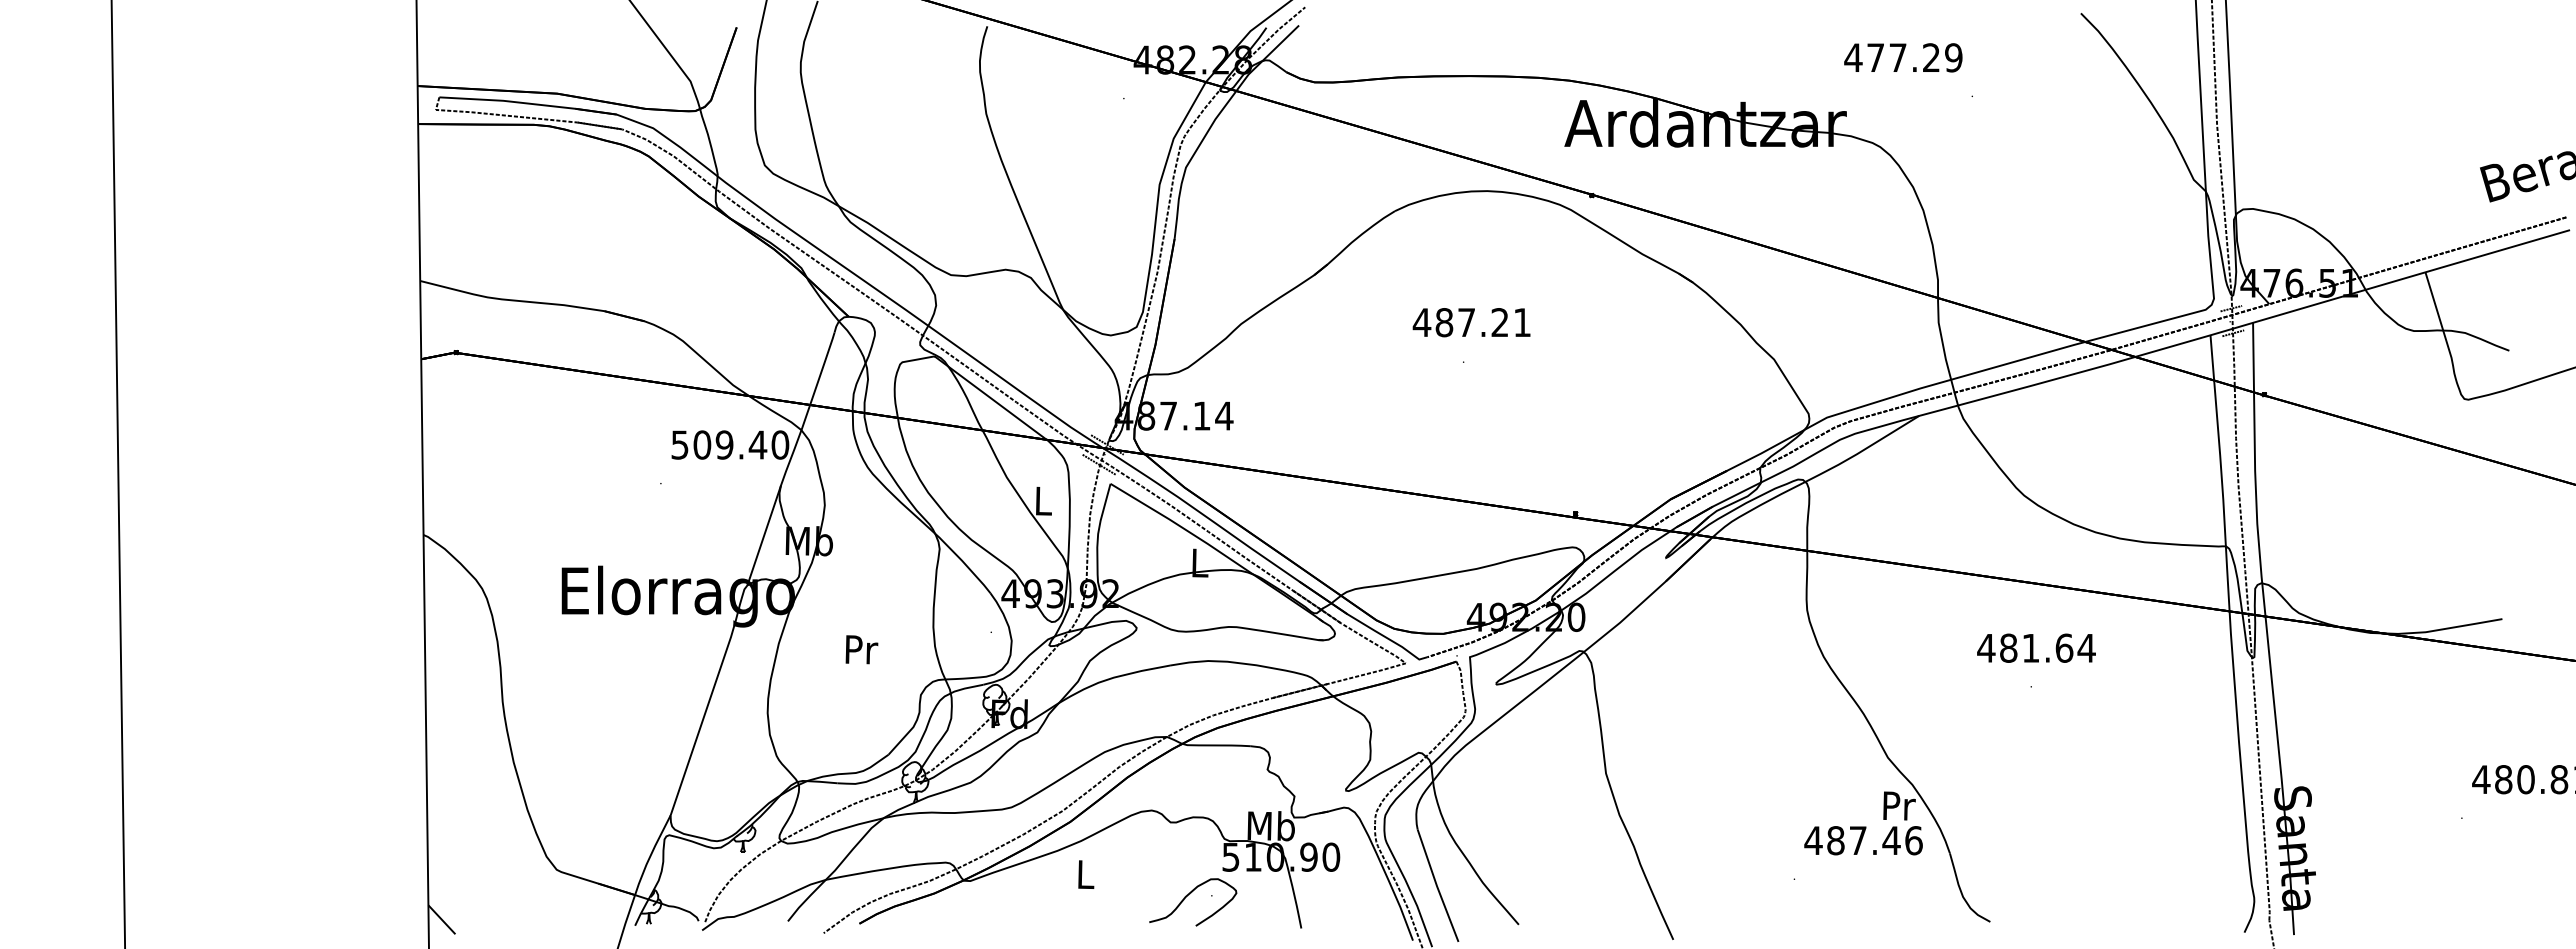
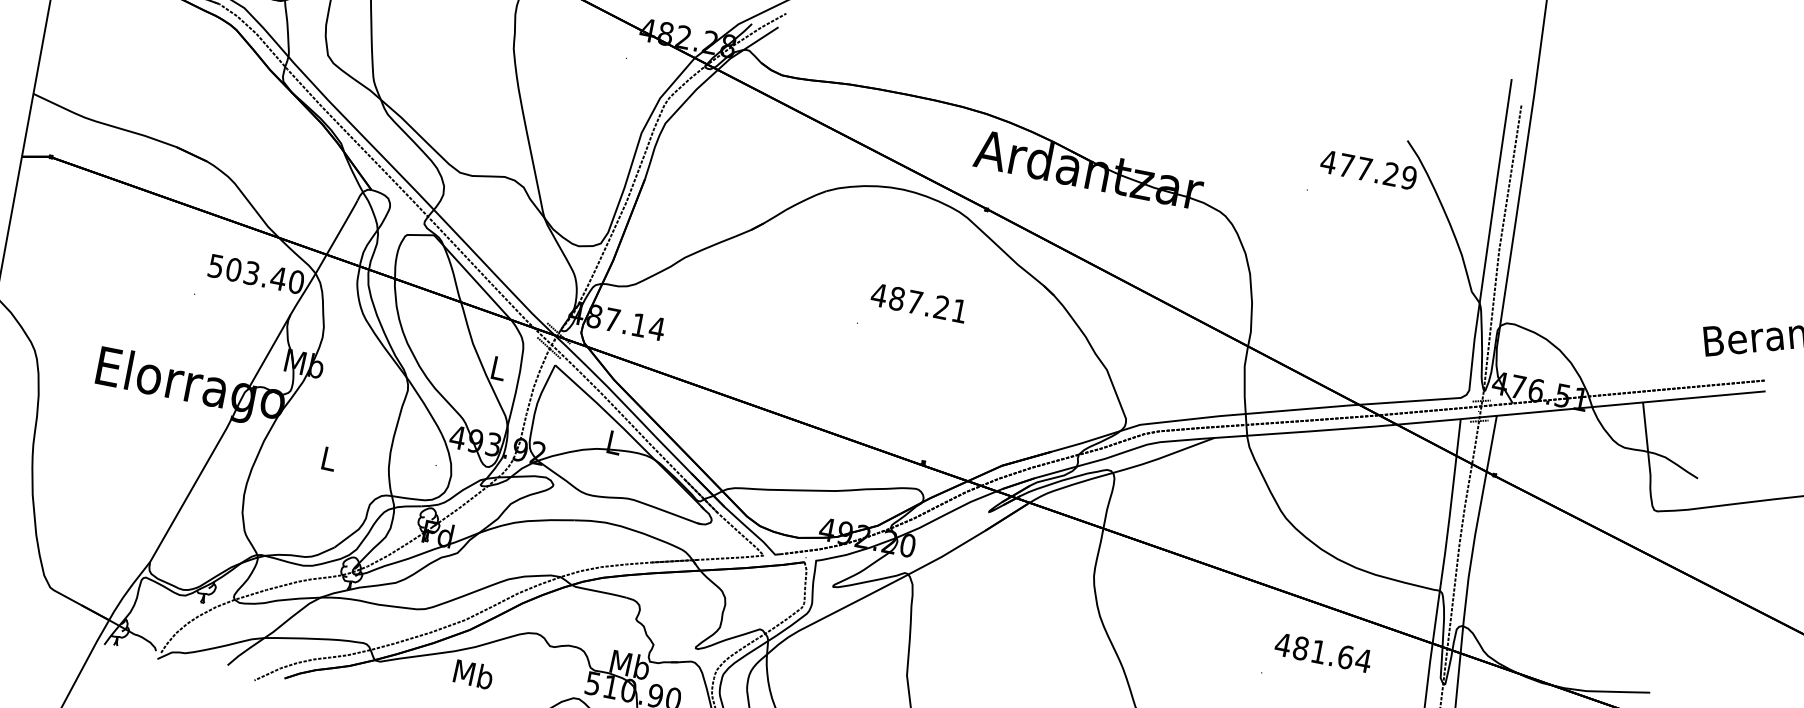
text: (1903, 57) -> (1368, 169), moved
text: (1471, 322) -> (918, 302), moved
text: (724, 444) -> (251, 272), 509.40 -> 503.40
text: (2036, 647) -> (1323, 652), moved
text: (861, 649) -> (329, 458), Pr -> L
text: (1085, 874) -> (473, 674), L -> Mb

